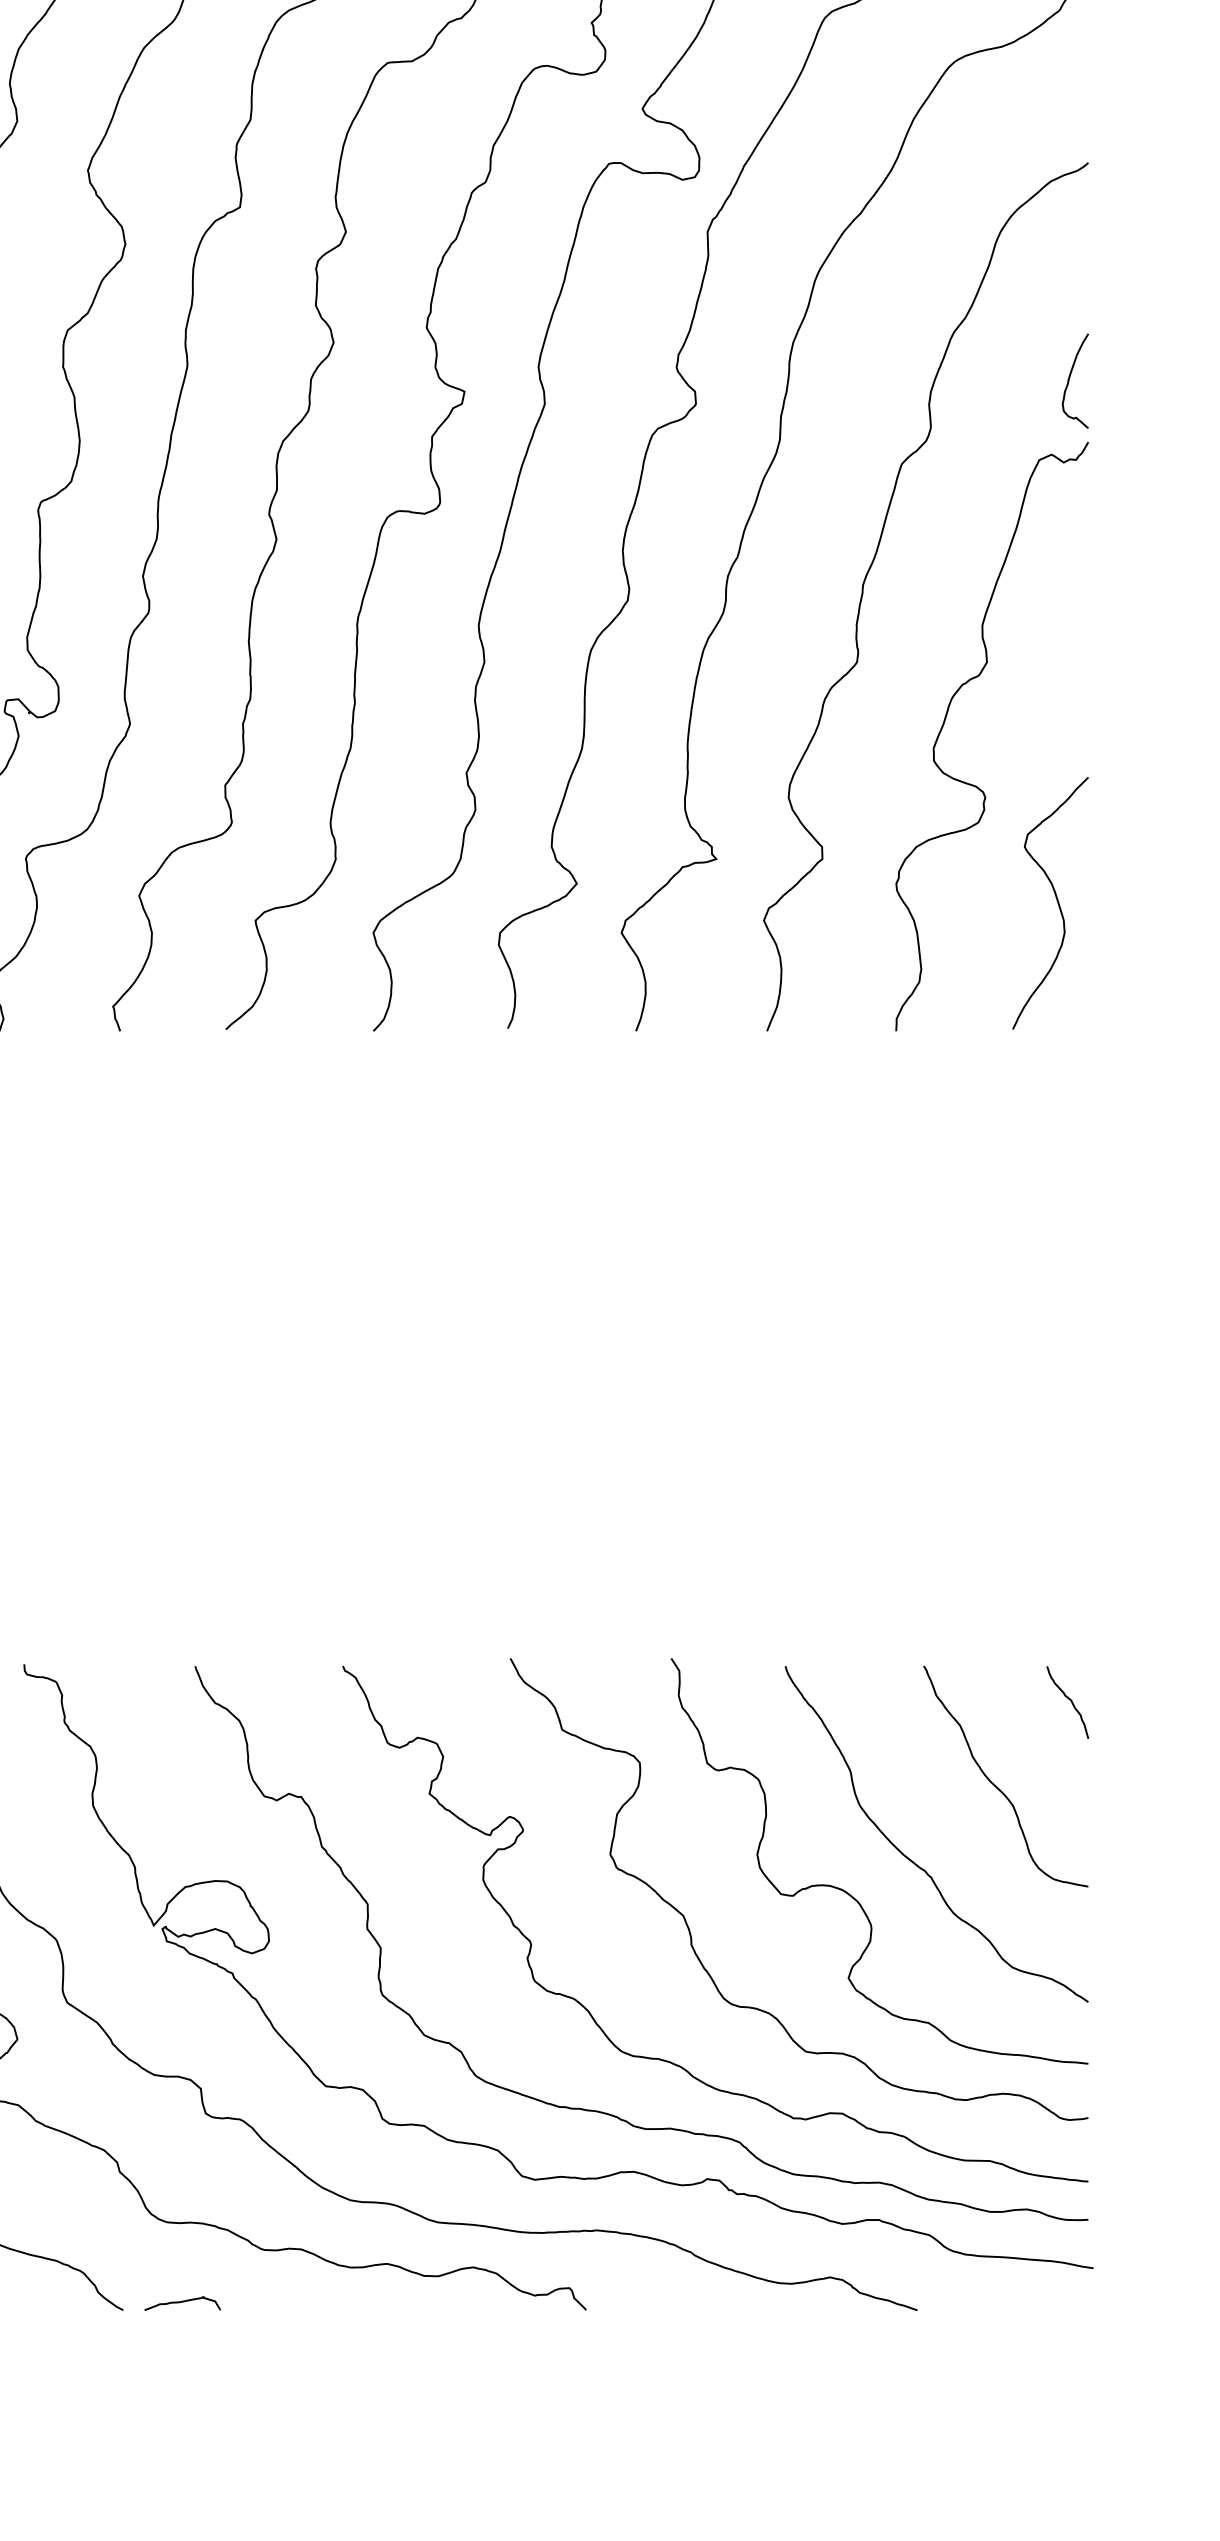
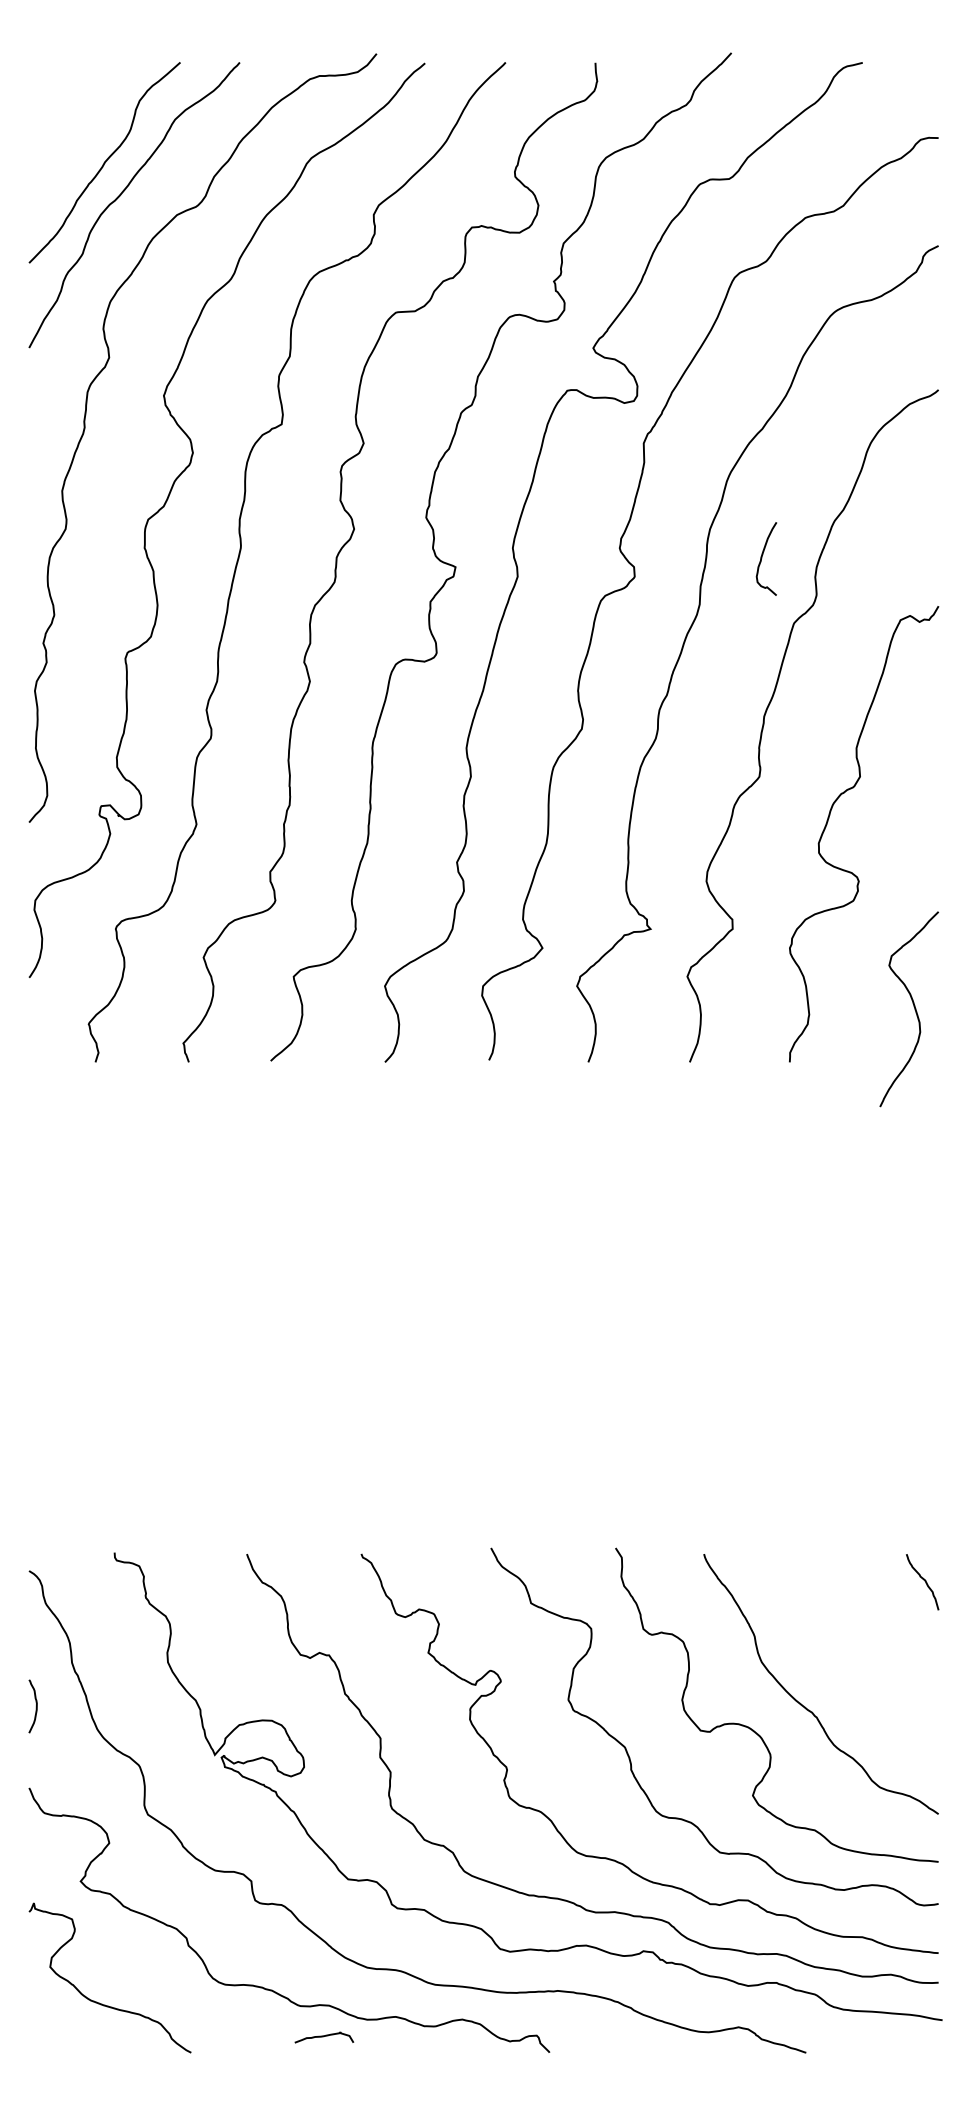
curve: (1070, 380) -> (762, 558), moved
curve: (1055, 899) -> (913, 1006), moved
curve: (996, 1785) -> (867, 1646), removed
curve: (182, 2302) -> (324, 2036), moved

